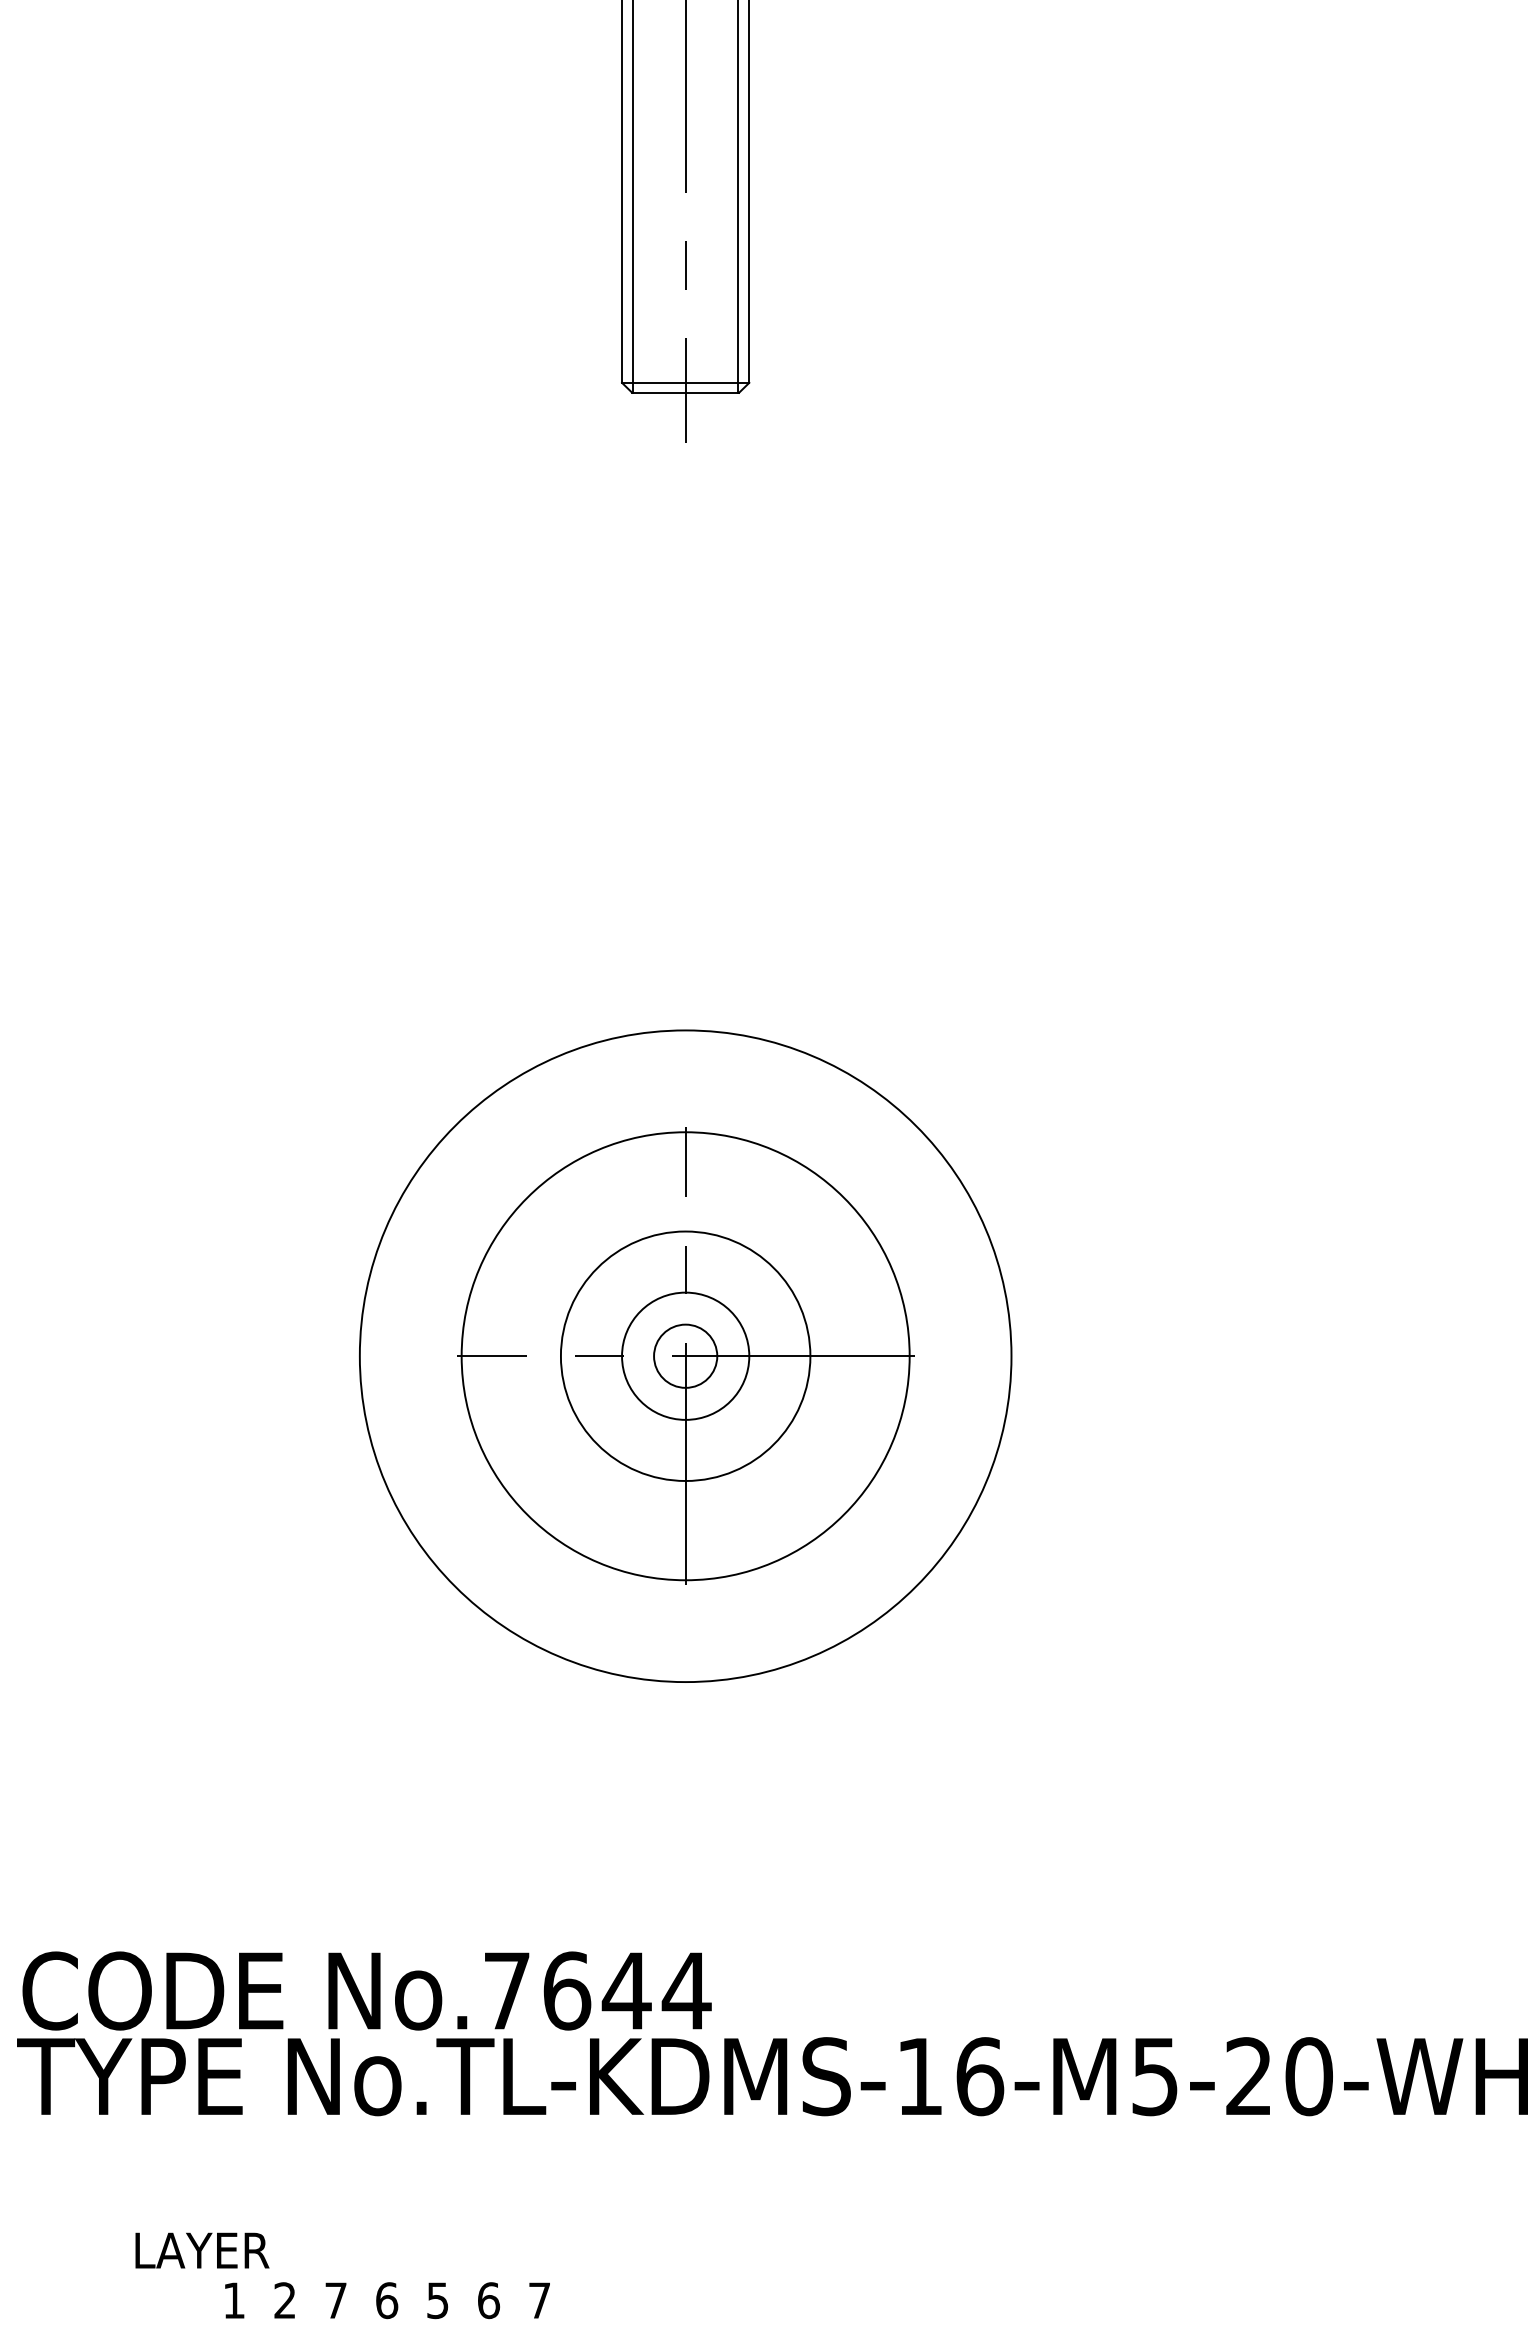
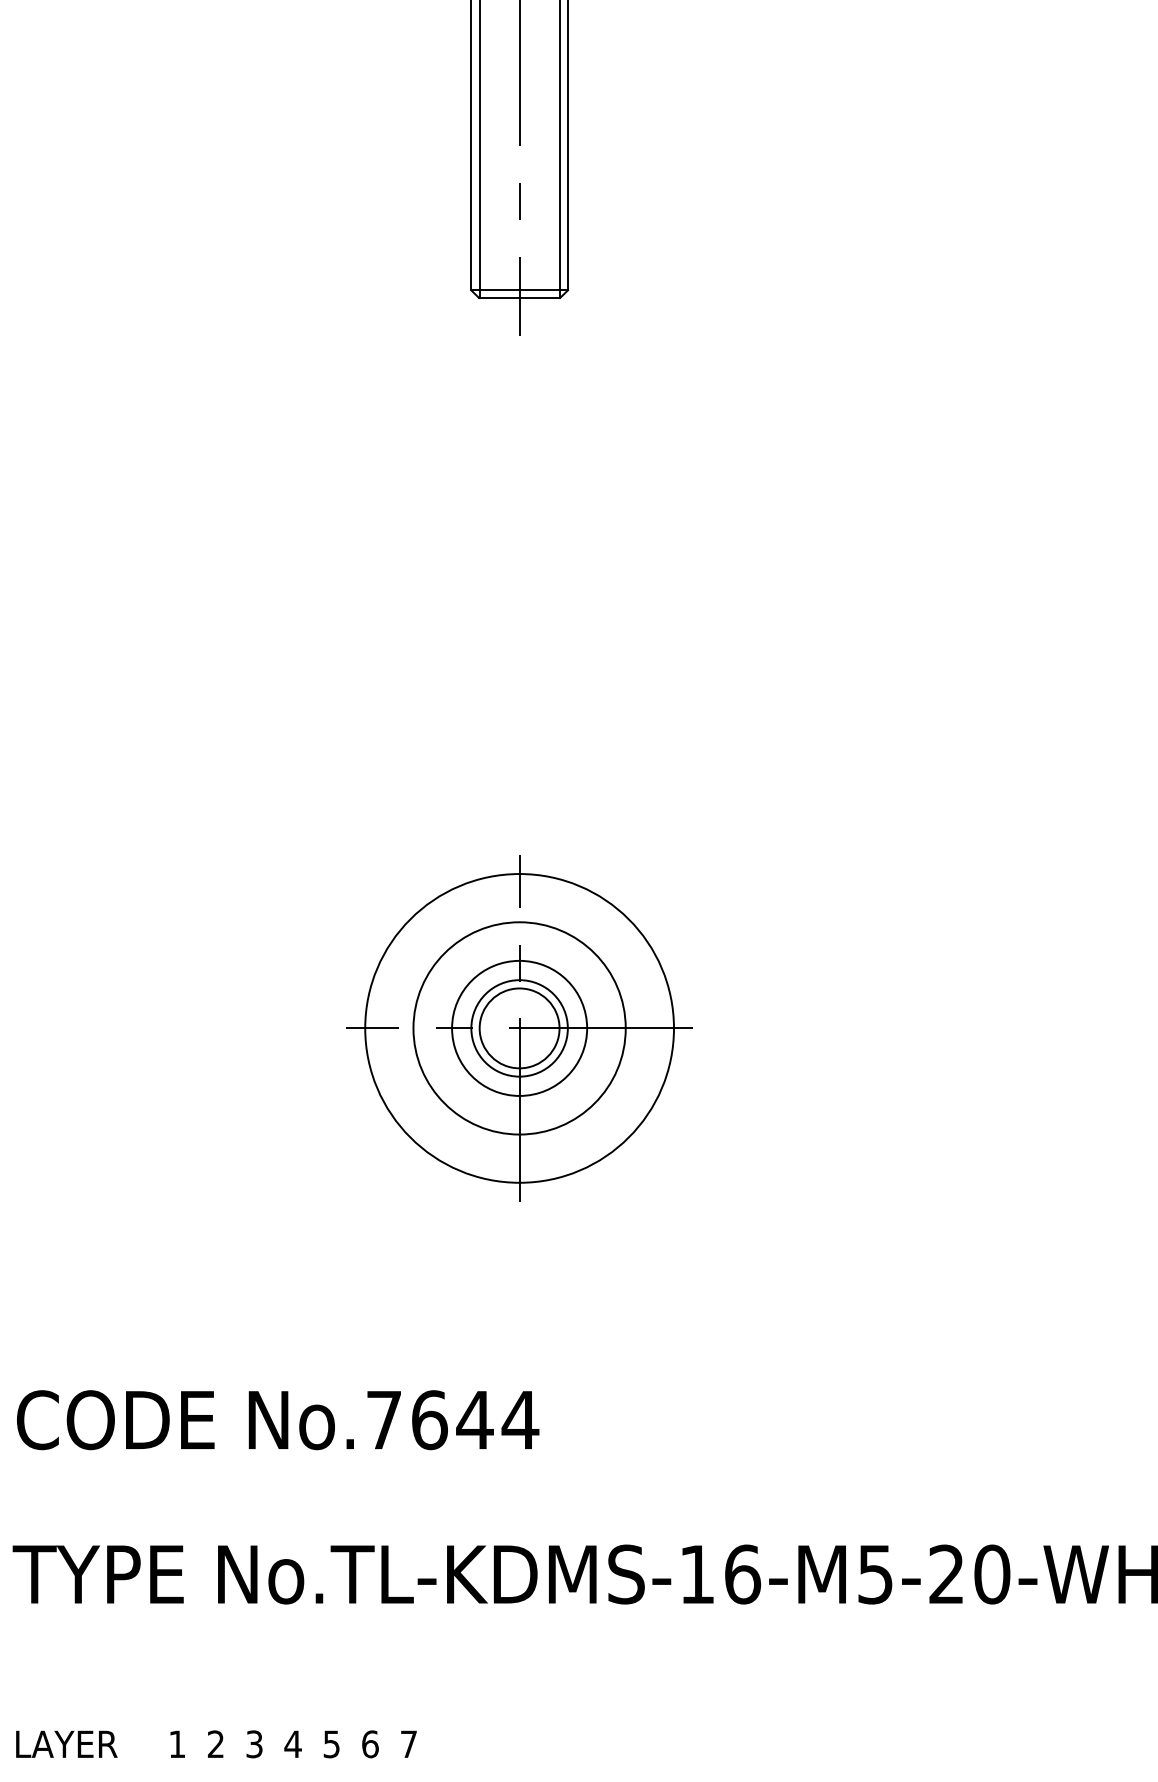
circle: (685, 1355) -> (519, 1027), size x0.62
circle: (685, 1355) -> (519, 1027), size x1.67
circle: (685, 1356) -> (519, 1028), size x0.62
circle: (685, 1356) -> (519, 1028), size x0.71
text: (366, 1990) -> (277, 1419), moved
text: (202, 2250) -> (66, 1744), moved
text: (335, 2300) -> (254, 1744), 7 -> 3
text: (386, 2300) -> (292, 1744), 6 -> 4

